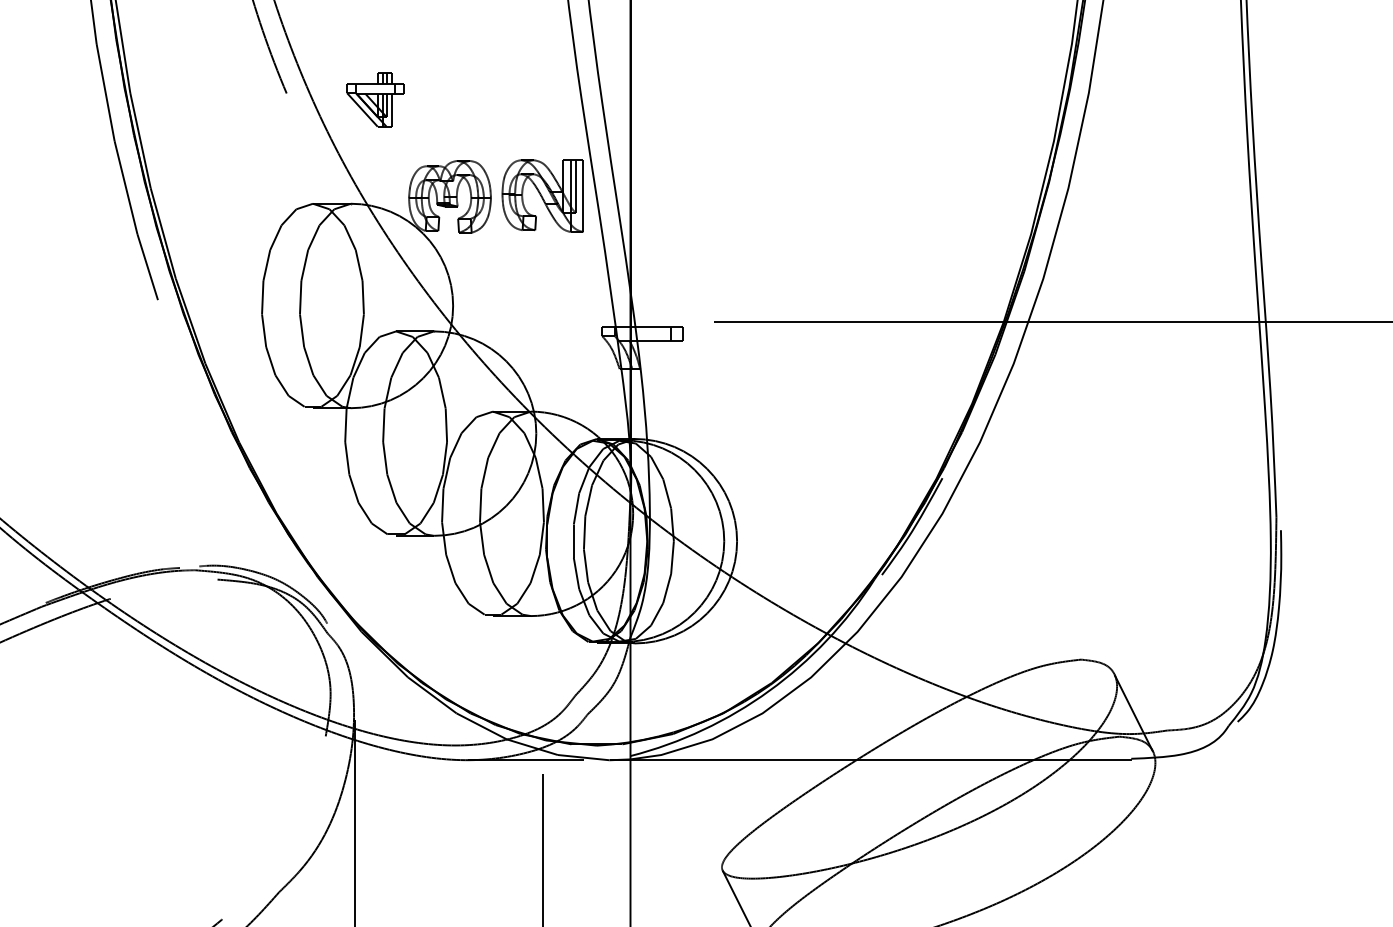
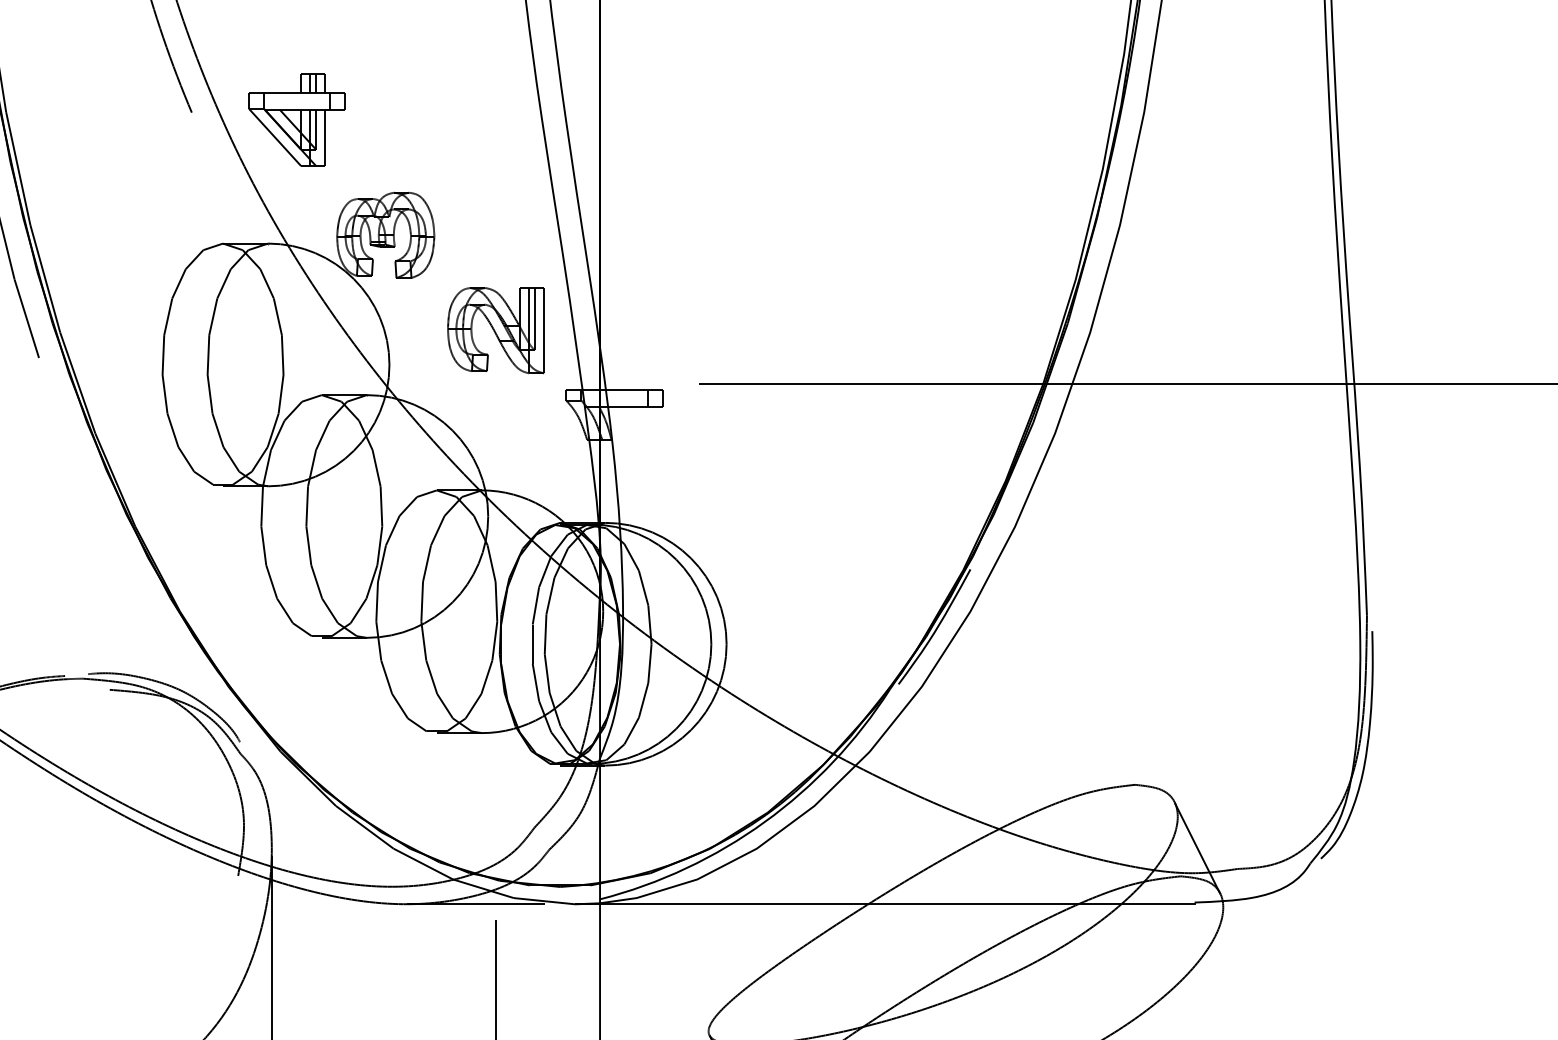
part: (375, 99) -> (297, 119), size x1.43
part: (542, 195) -> (495, 329), moved

